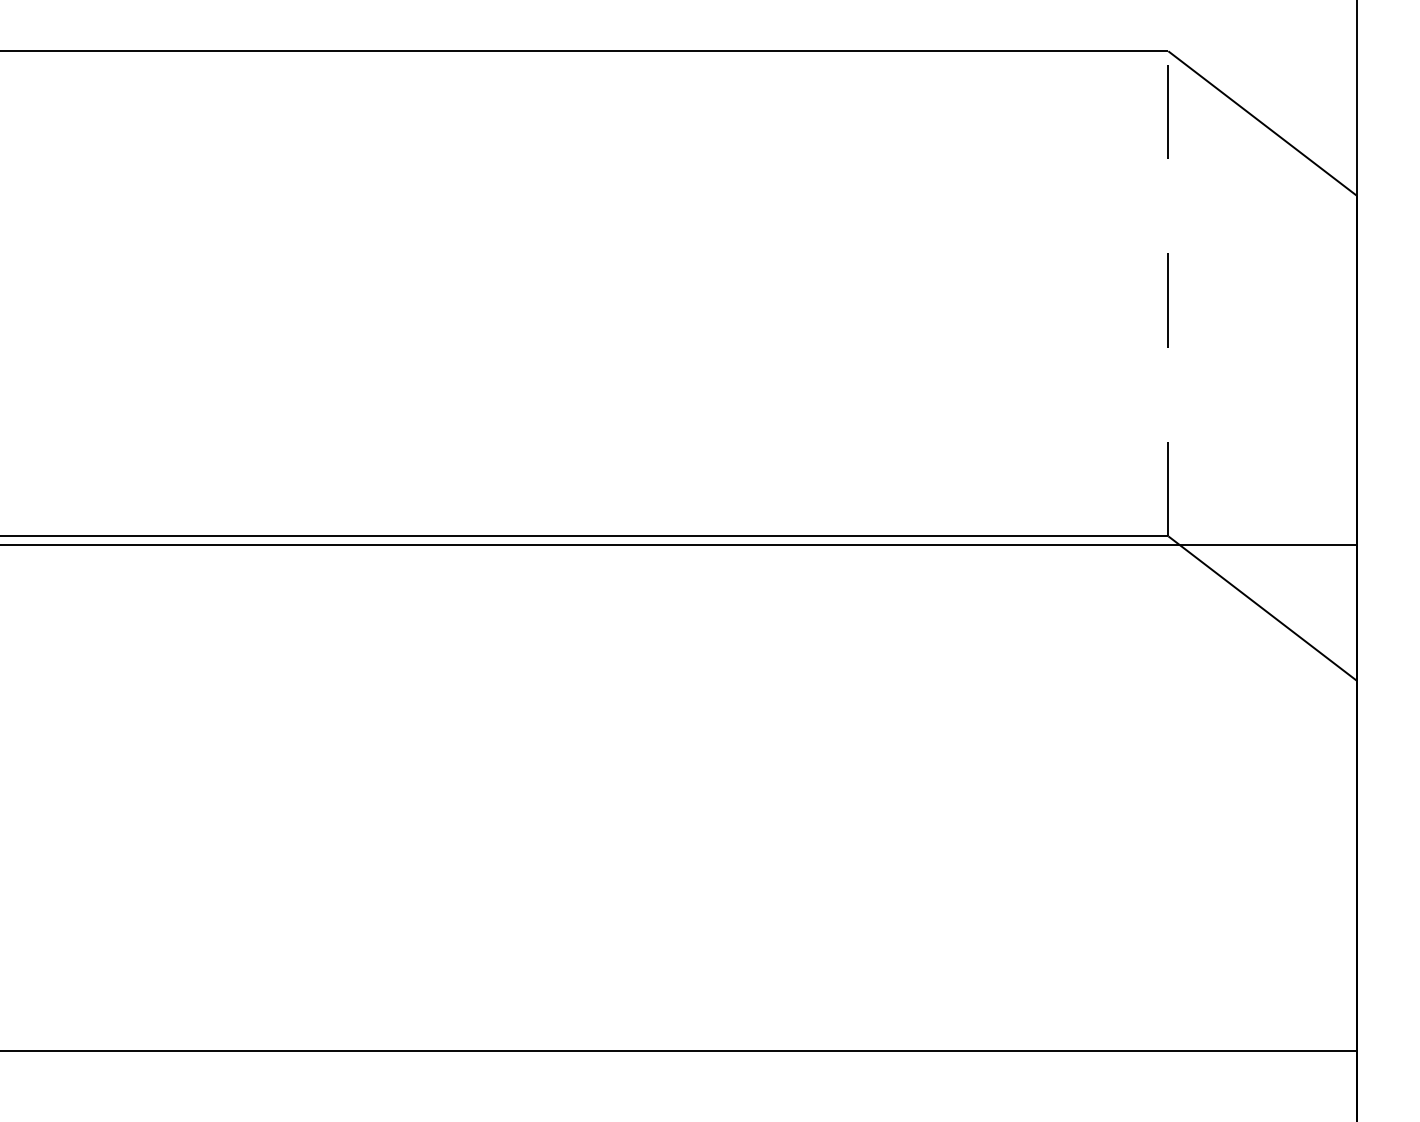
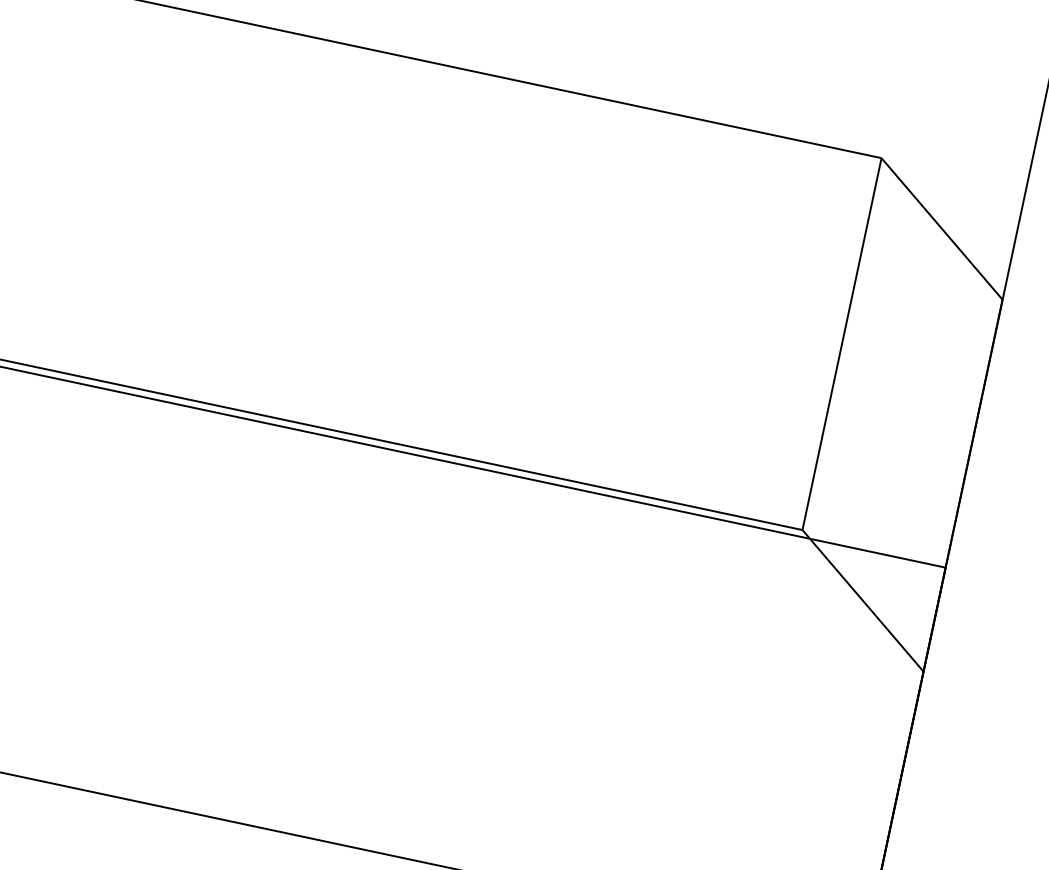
line: (1168, 293) -> (842, 343), dashed -> solid

